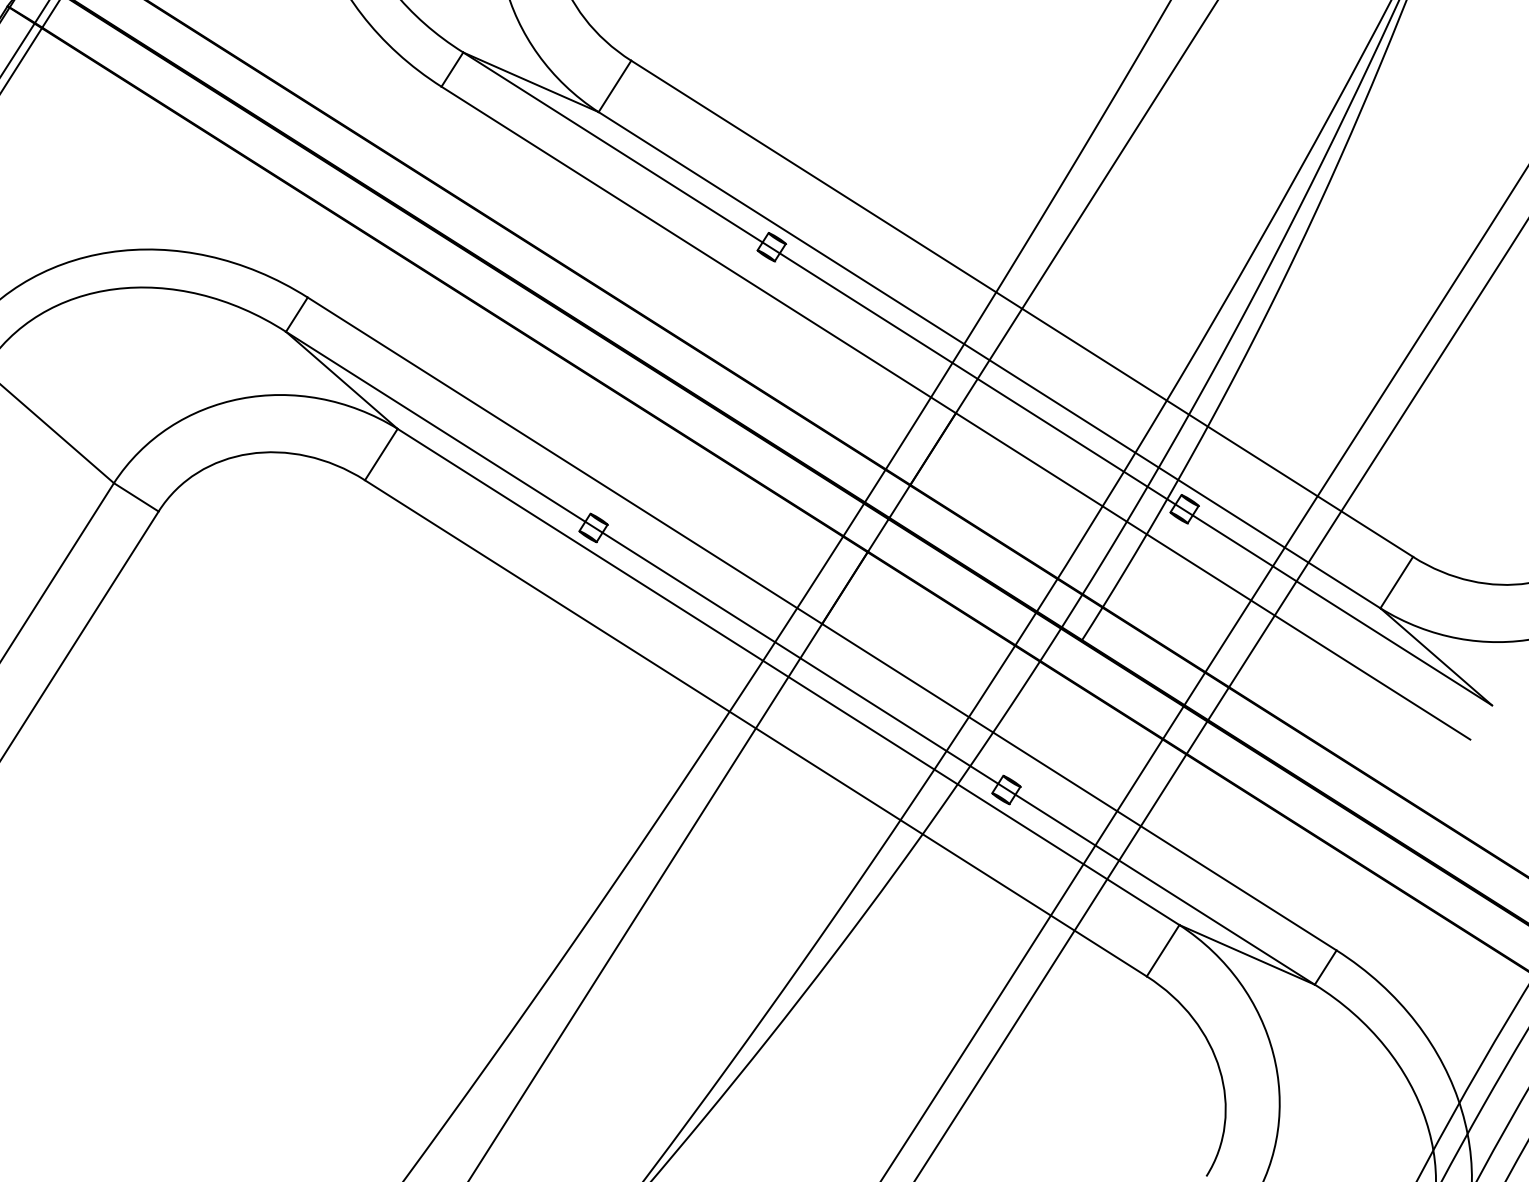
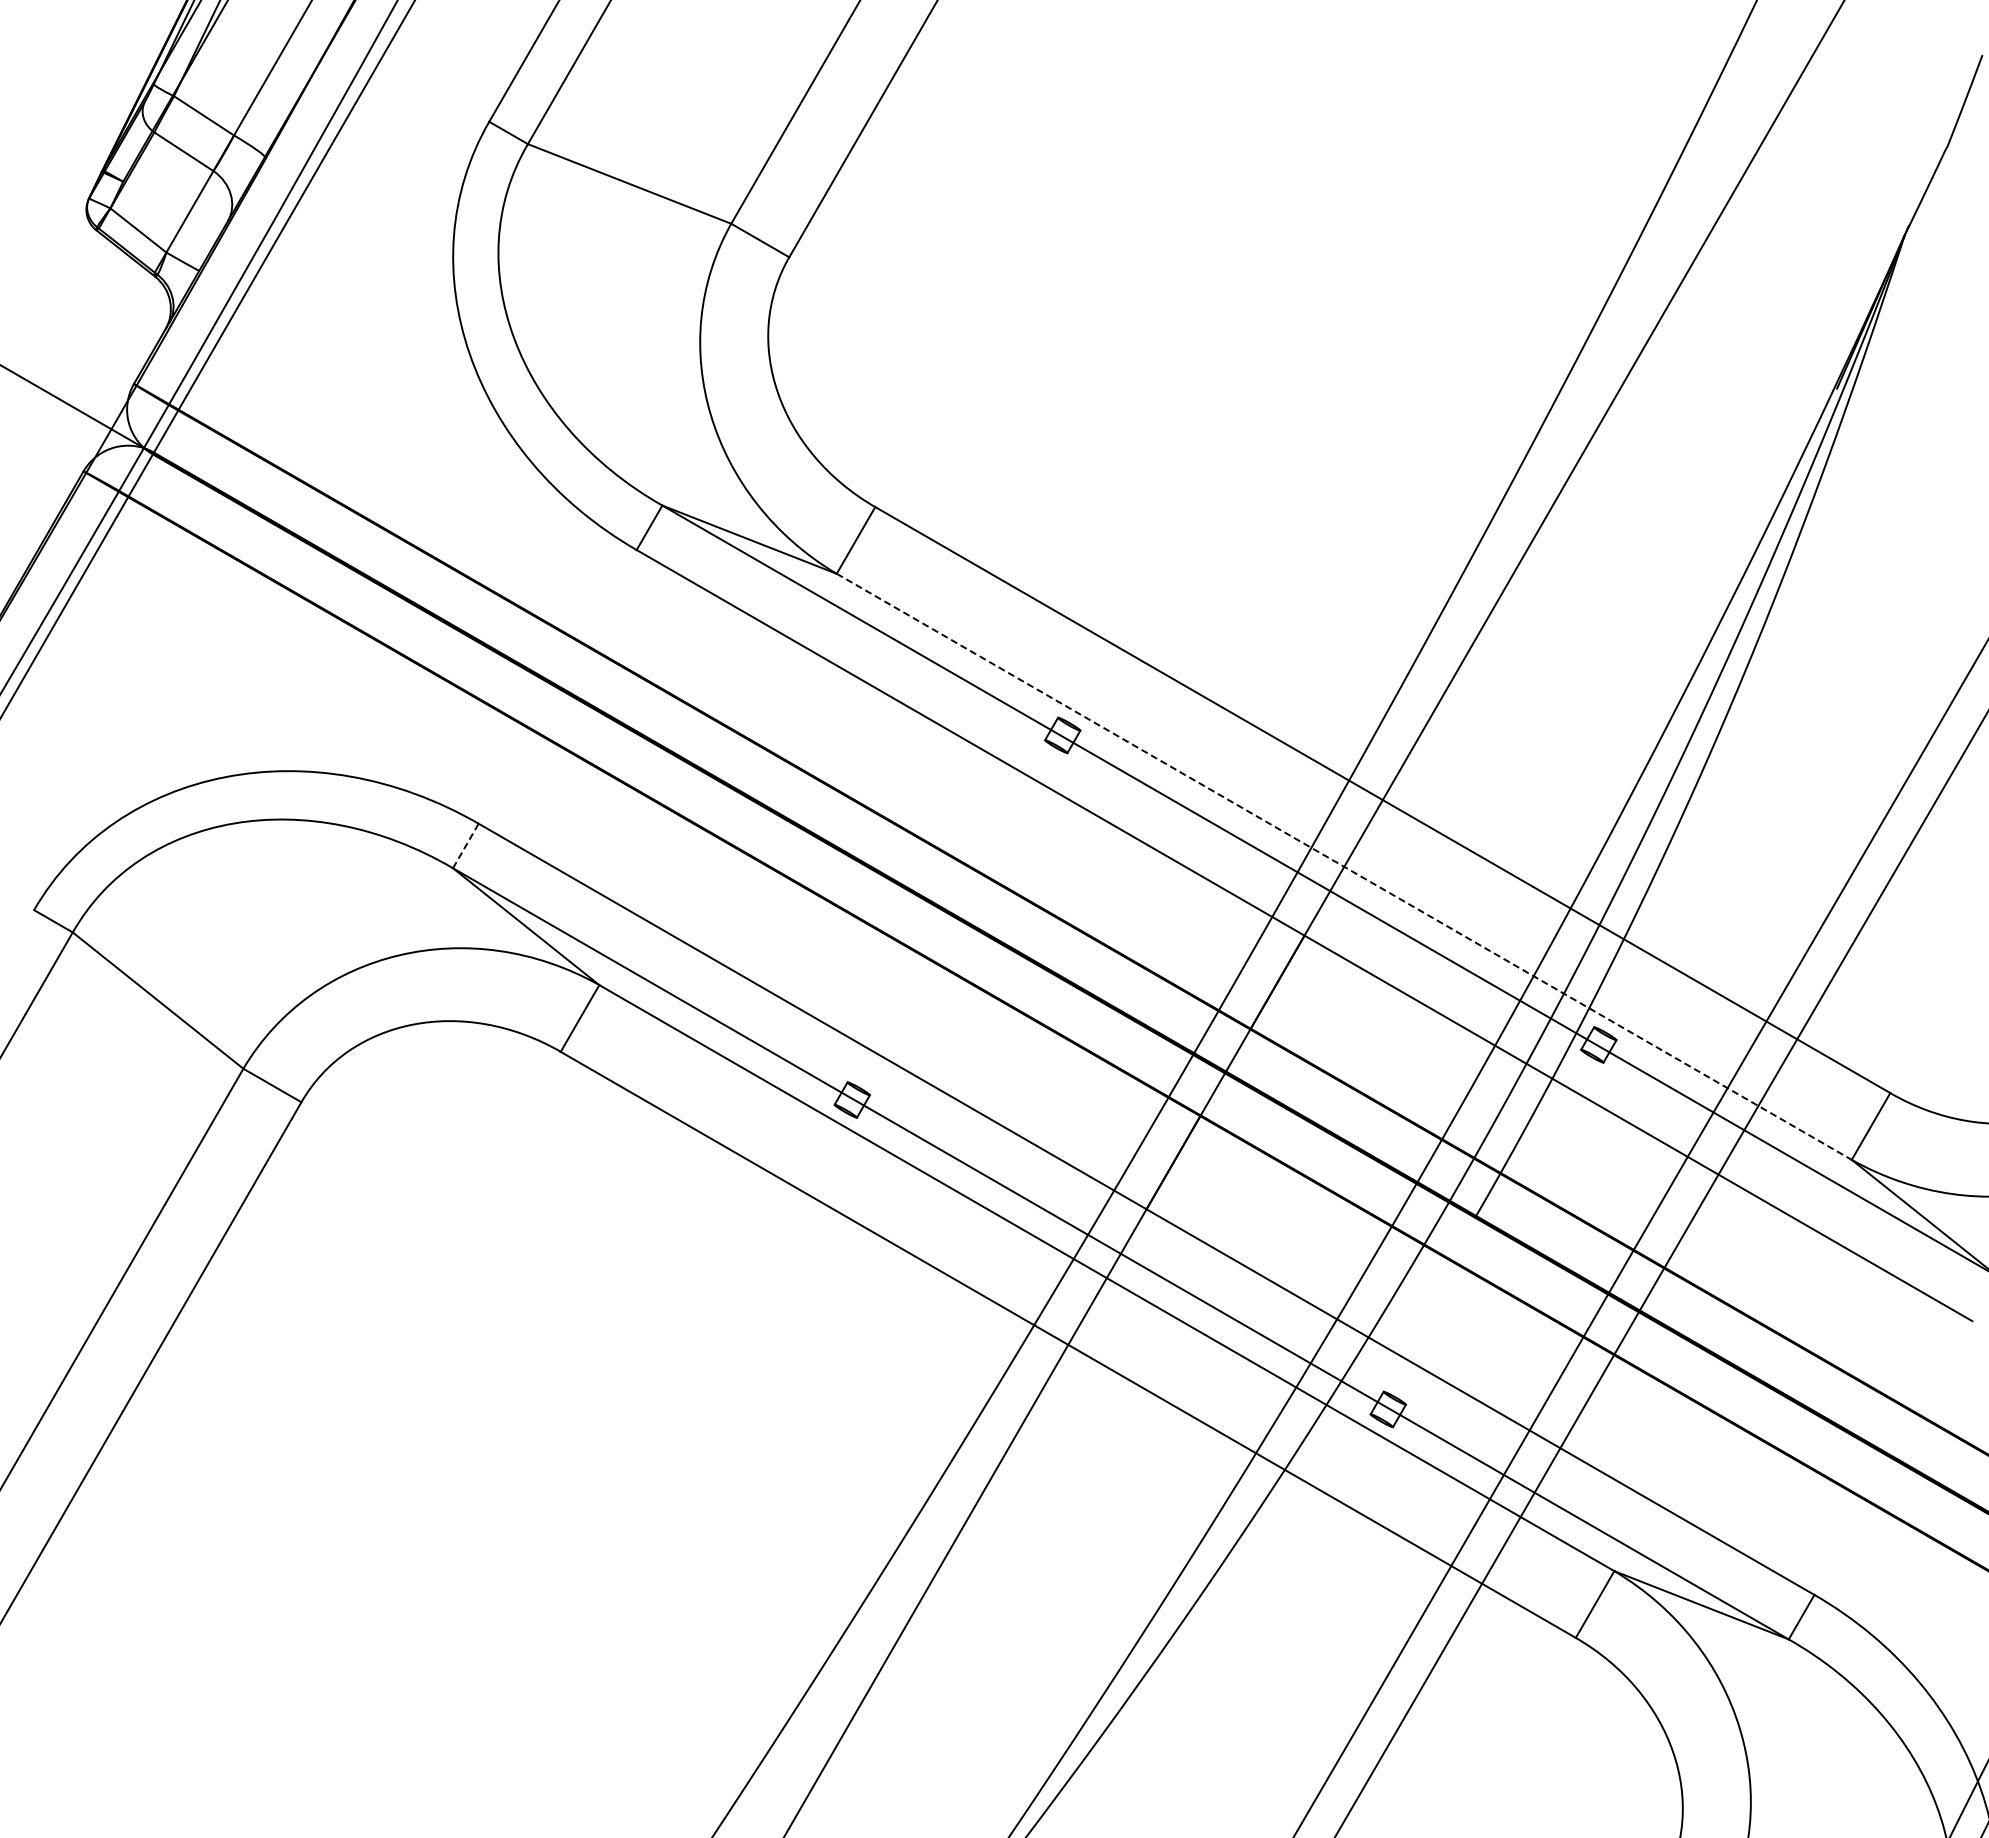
line: (296, 314) -> (465, 845), solid -> dashed
line: (989, 360) -> (1344, 867), solid -> dashed

